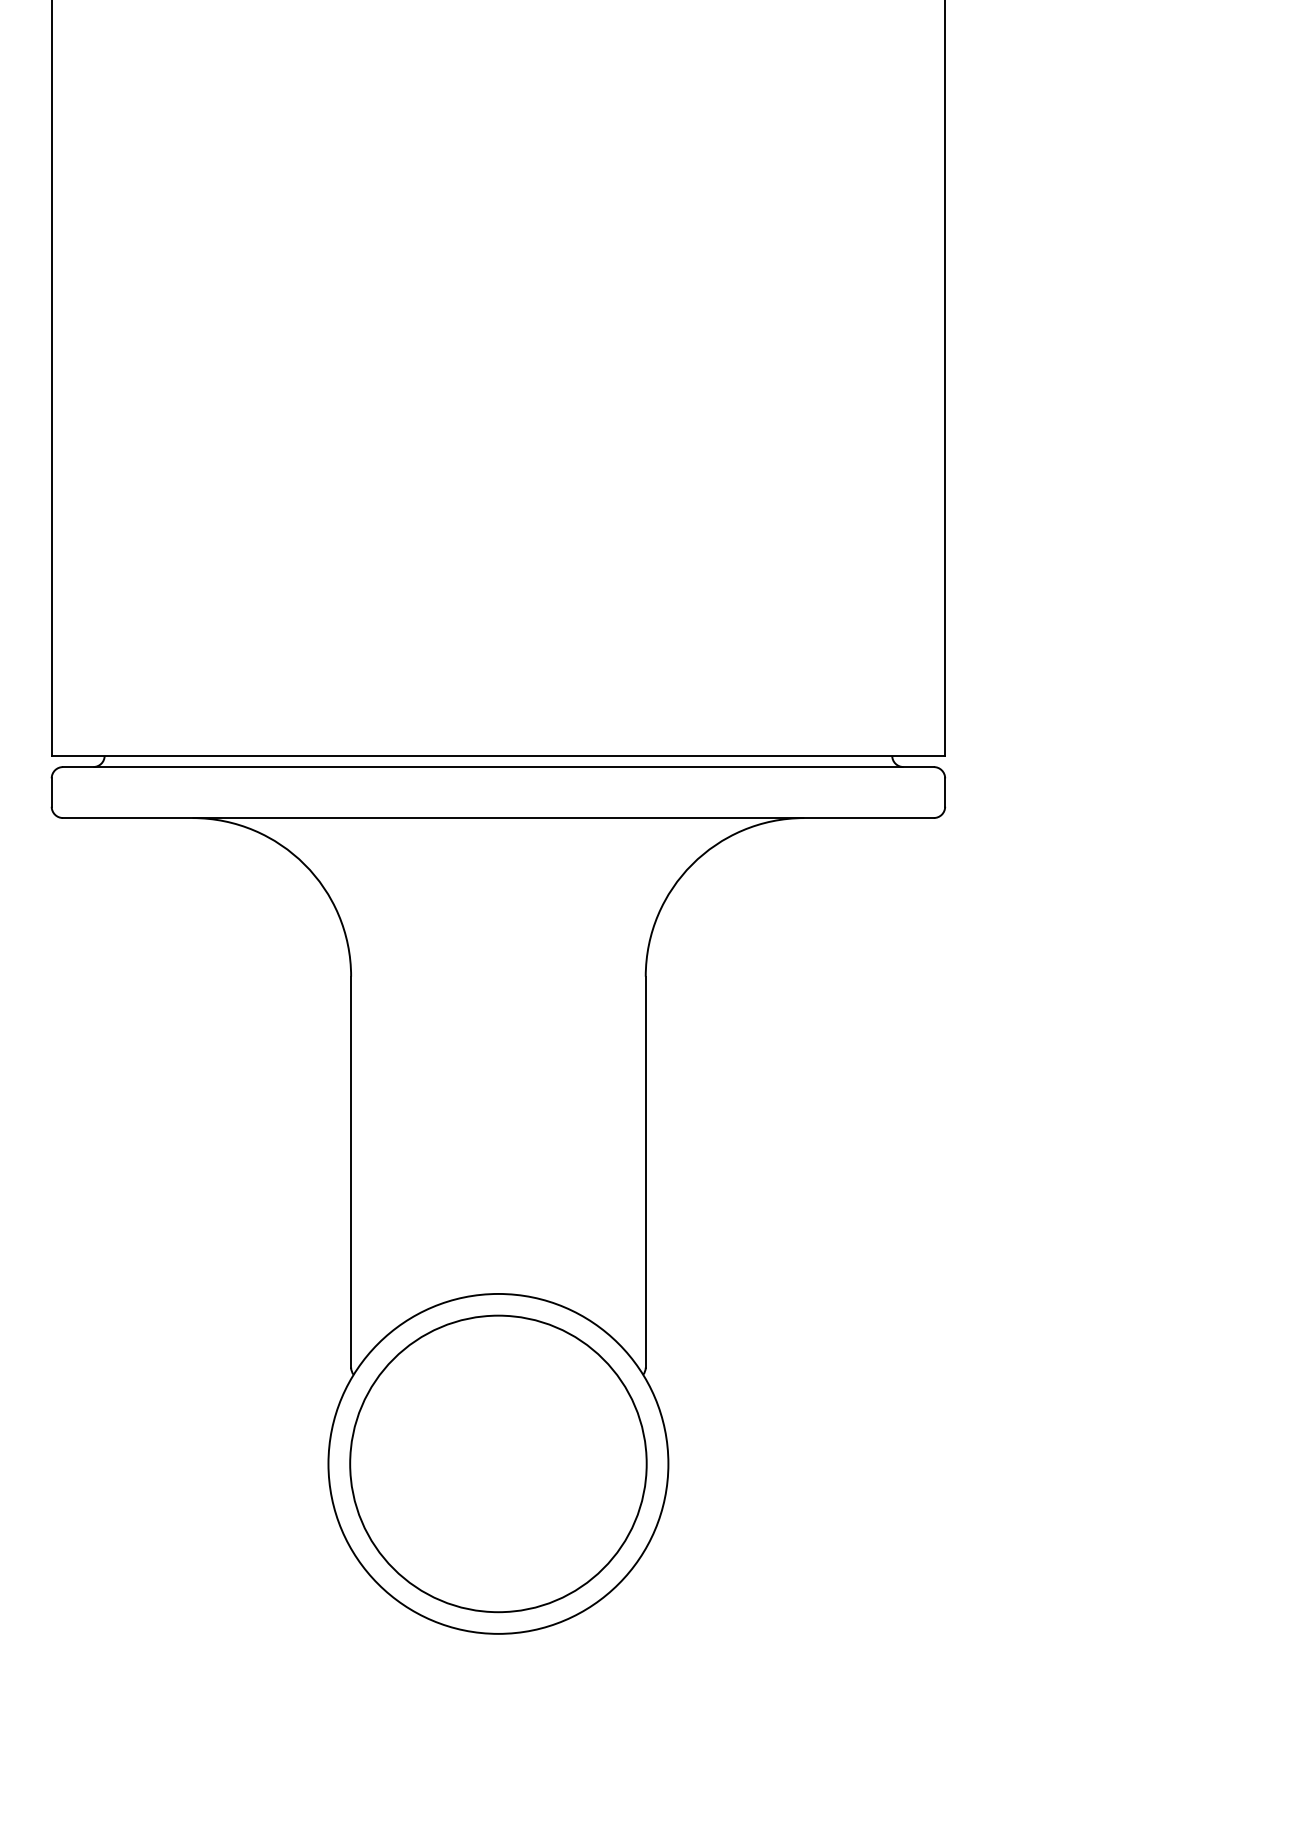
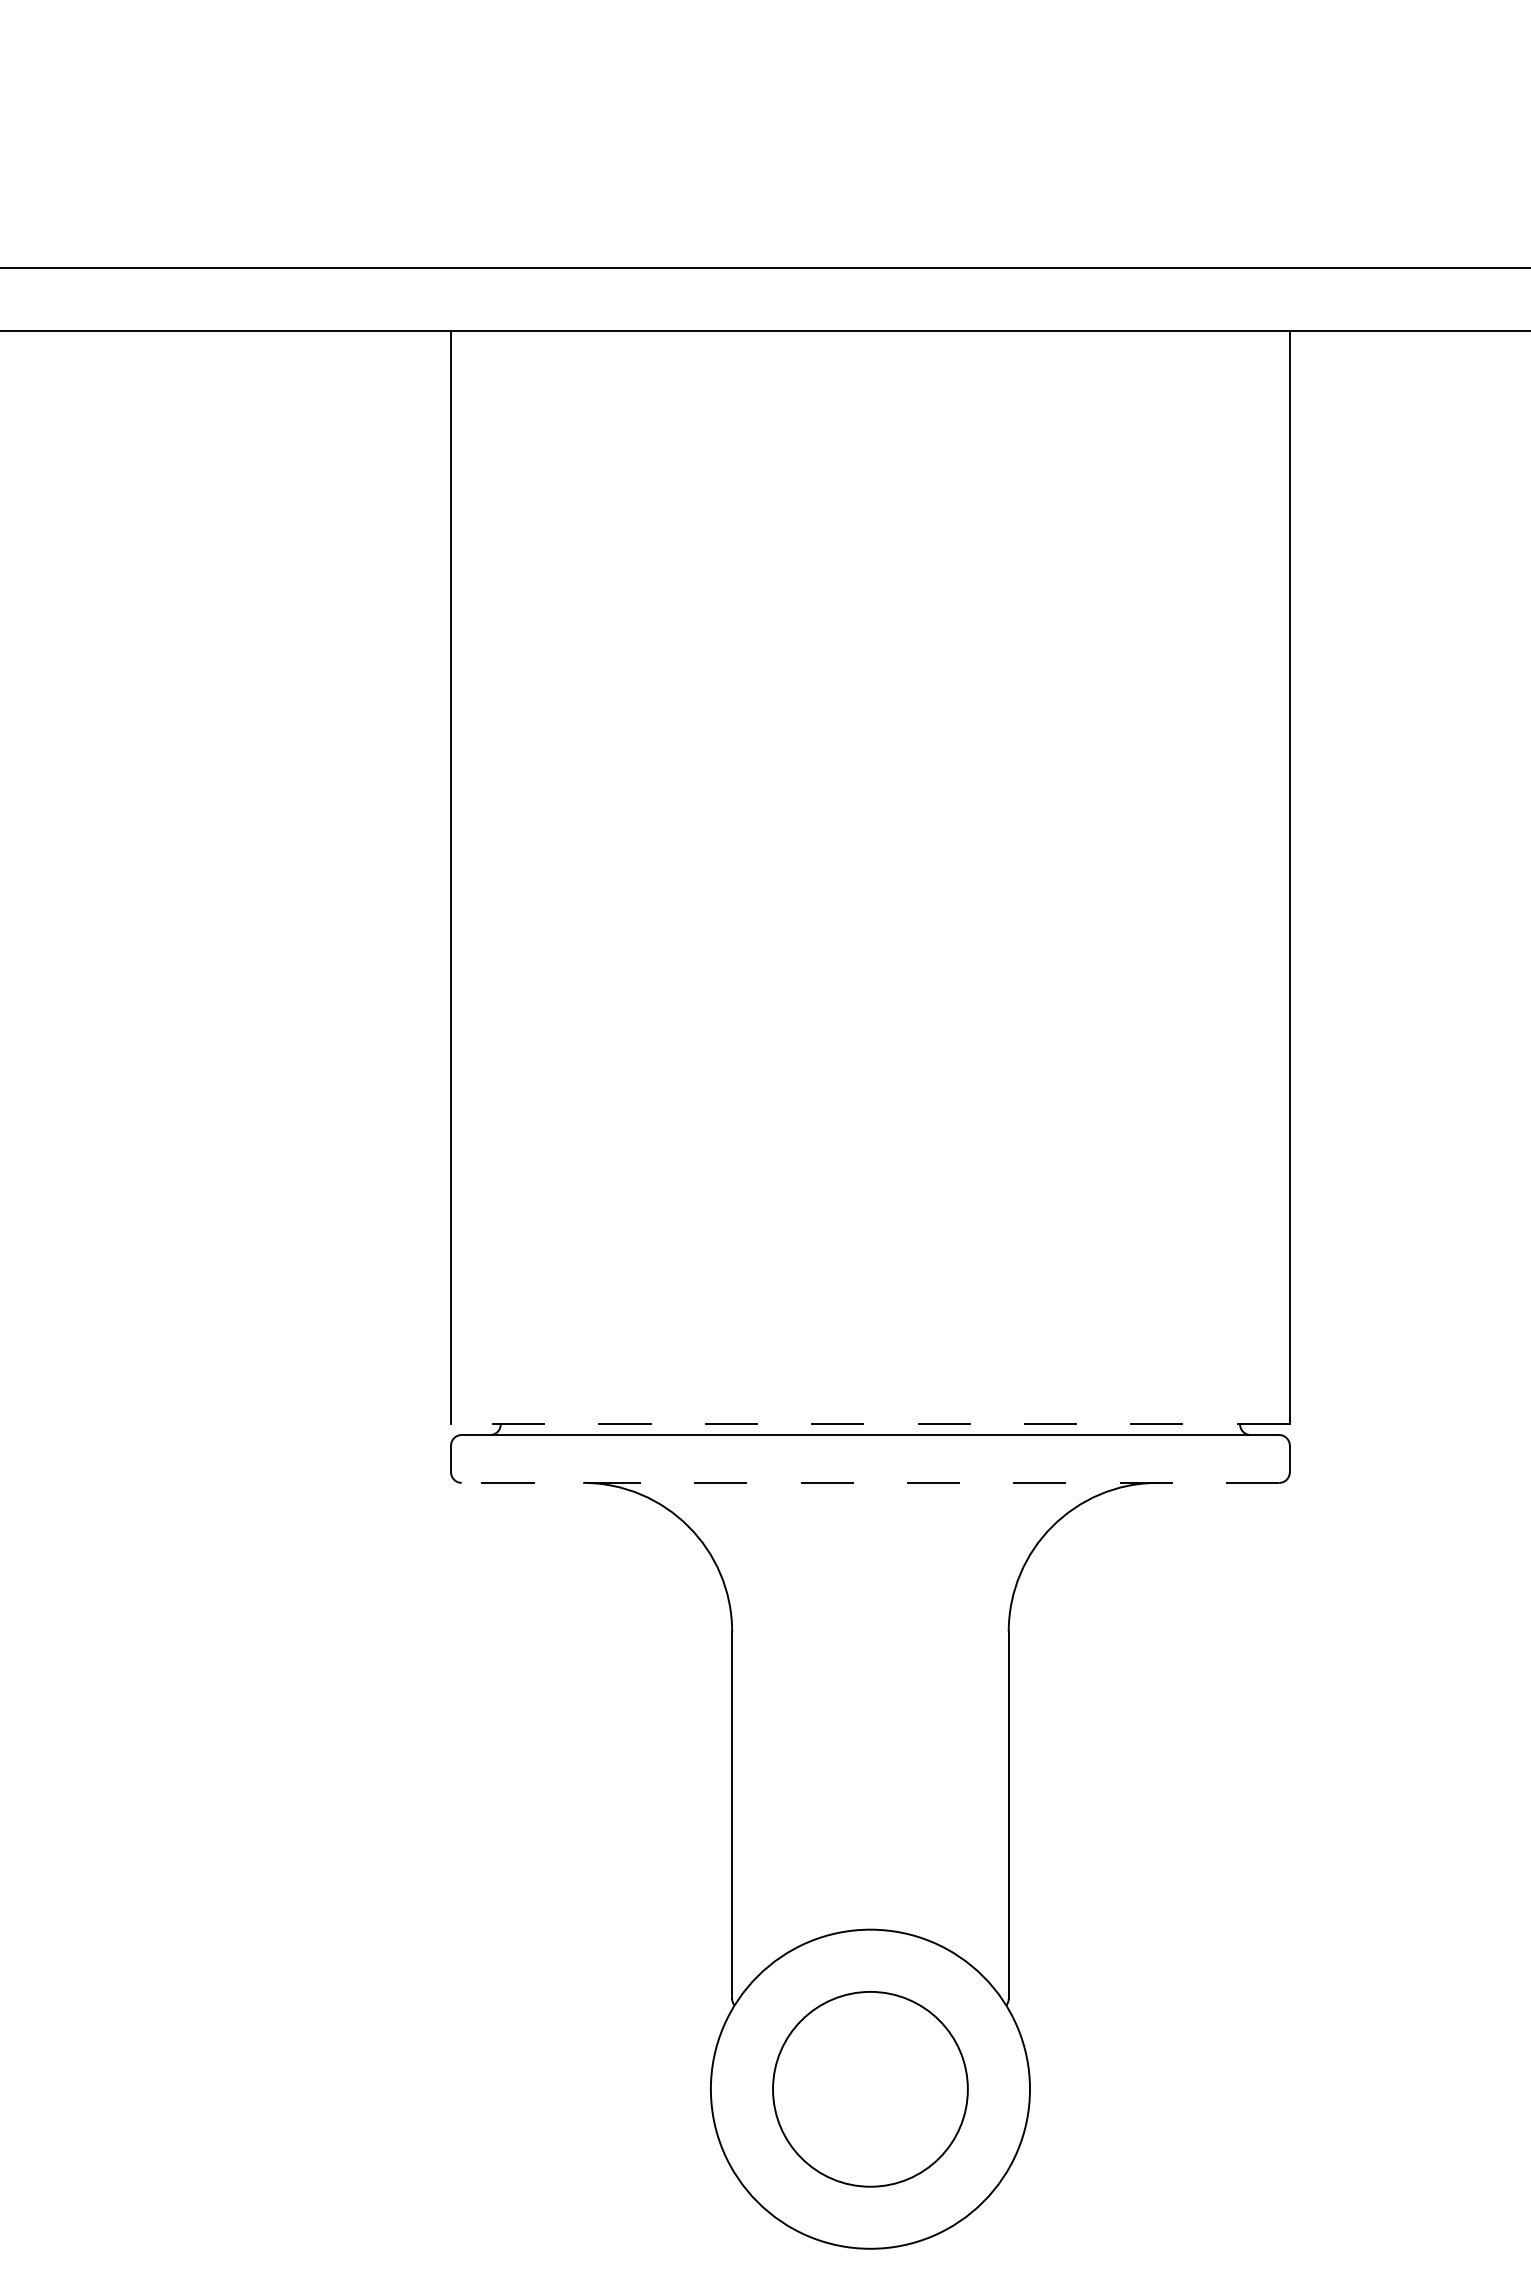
line: (497, 755) -> (869, 1424), solid -> dashed
line: (498, 817) -> (870, 1482), solid -> dashed
circle: (498, 1464) -> (870, 2089), size x0.7

